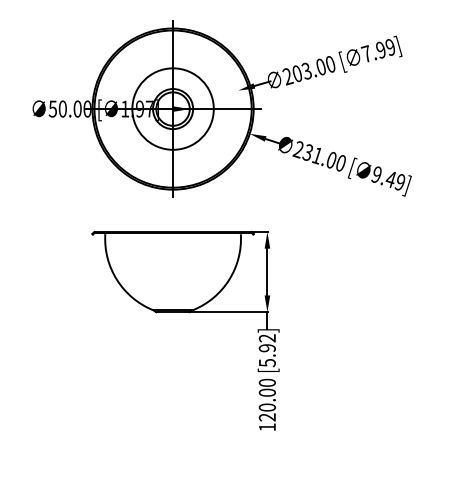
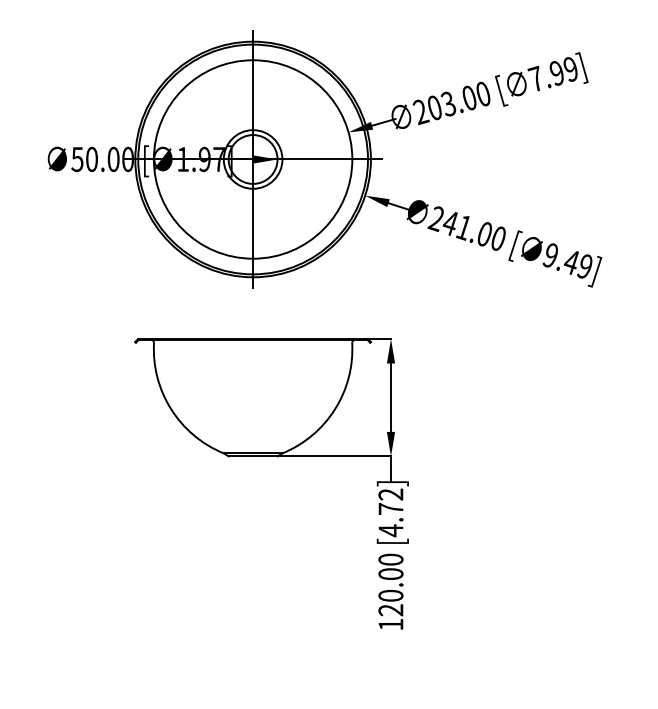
circle: (172, 108) -> (252, 158), size x1.67
text: (307, 152) -> (449, 222), 231.00 -> 241.00
text: (266, 355) -> (389, 519), [5.92] -> [4.72]

